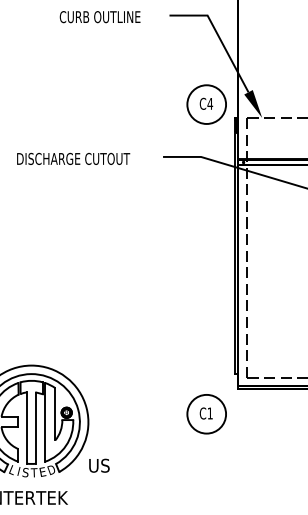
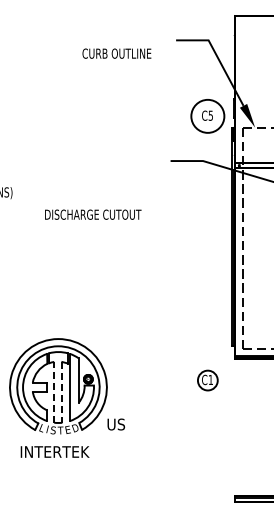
text: (99, 16) -> (116, 53), moved
text: (209, 103) -> (210, 115), C4 -> C5
text: (73, 158) -> (93, 214), moved
circle: (206, 414) -> (207, 380), size x0.6
line: (27, 427) -> (54, 391), solid -> dashed
line: (36, 428) -> (62, 392), solid -> dashed

